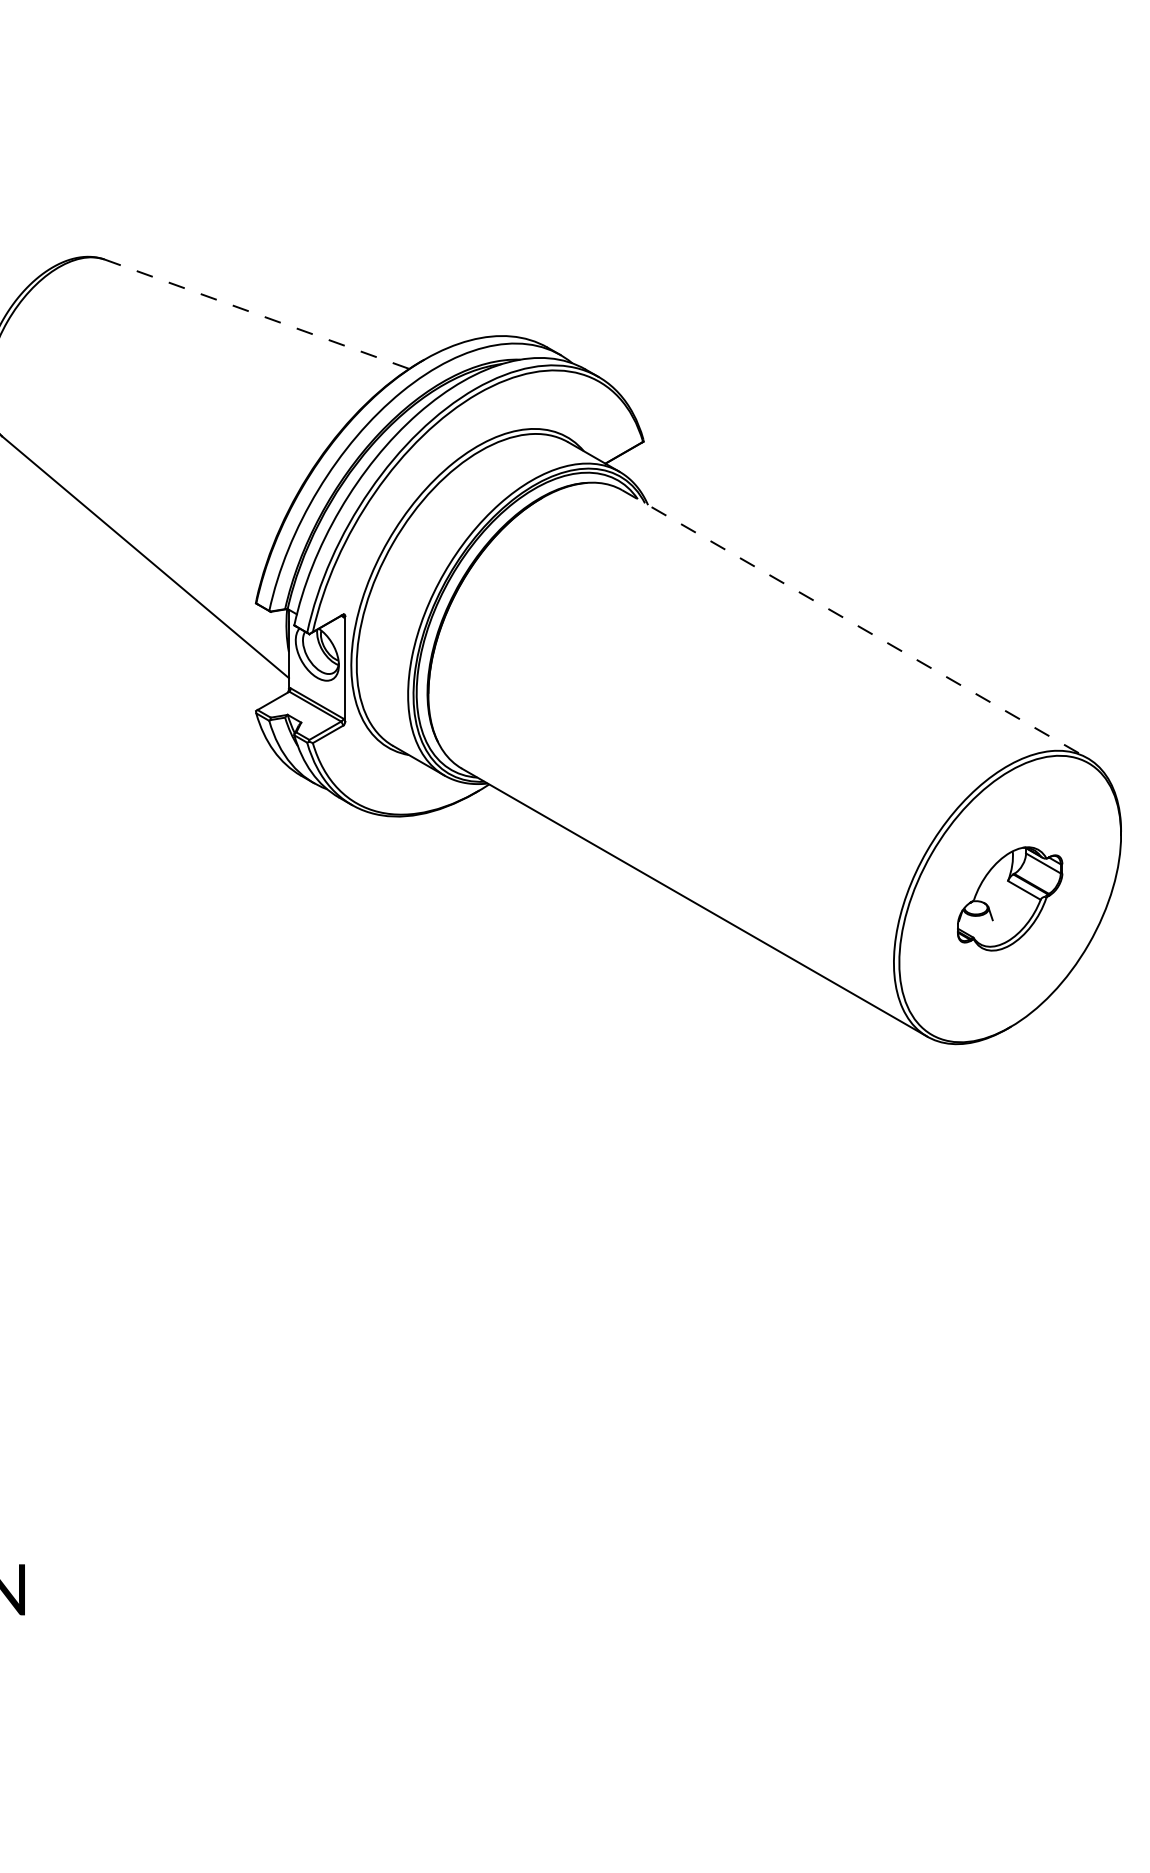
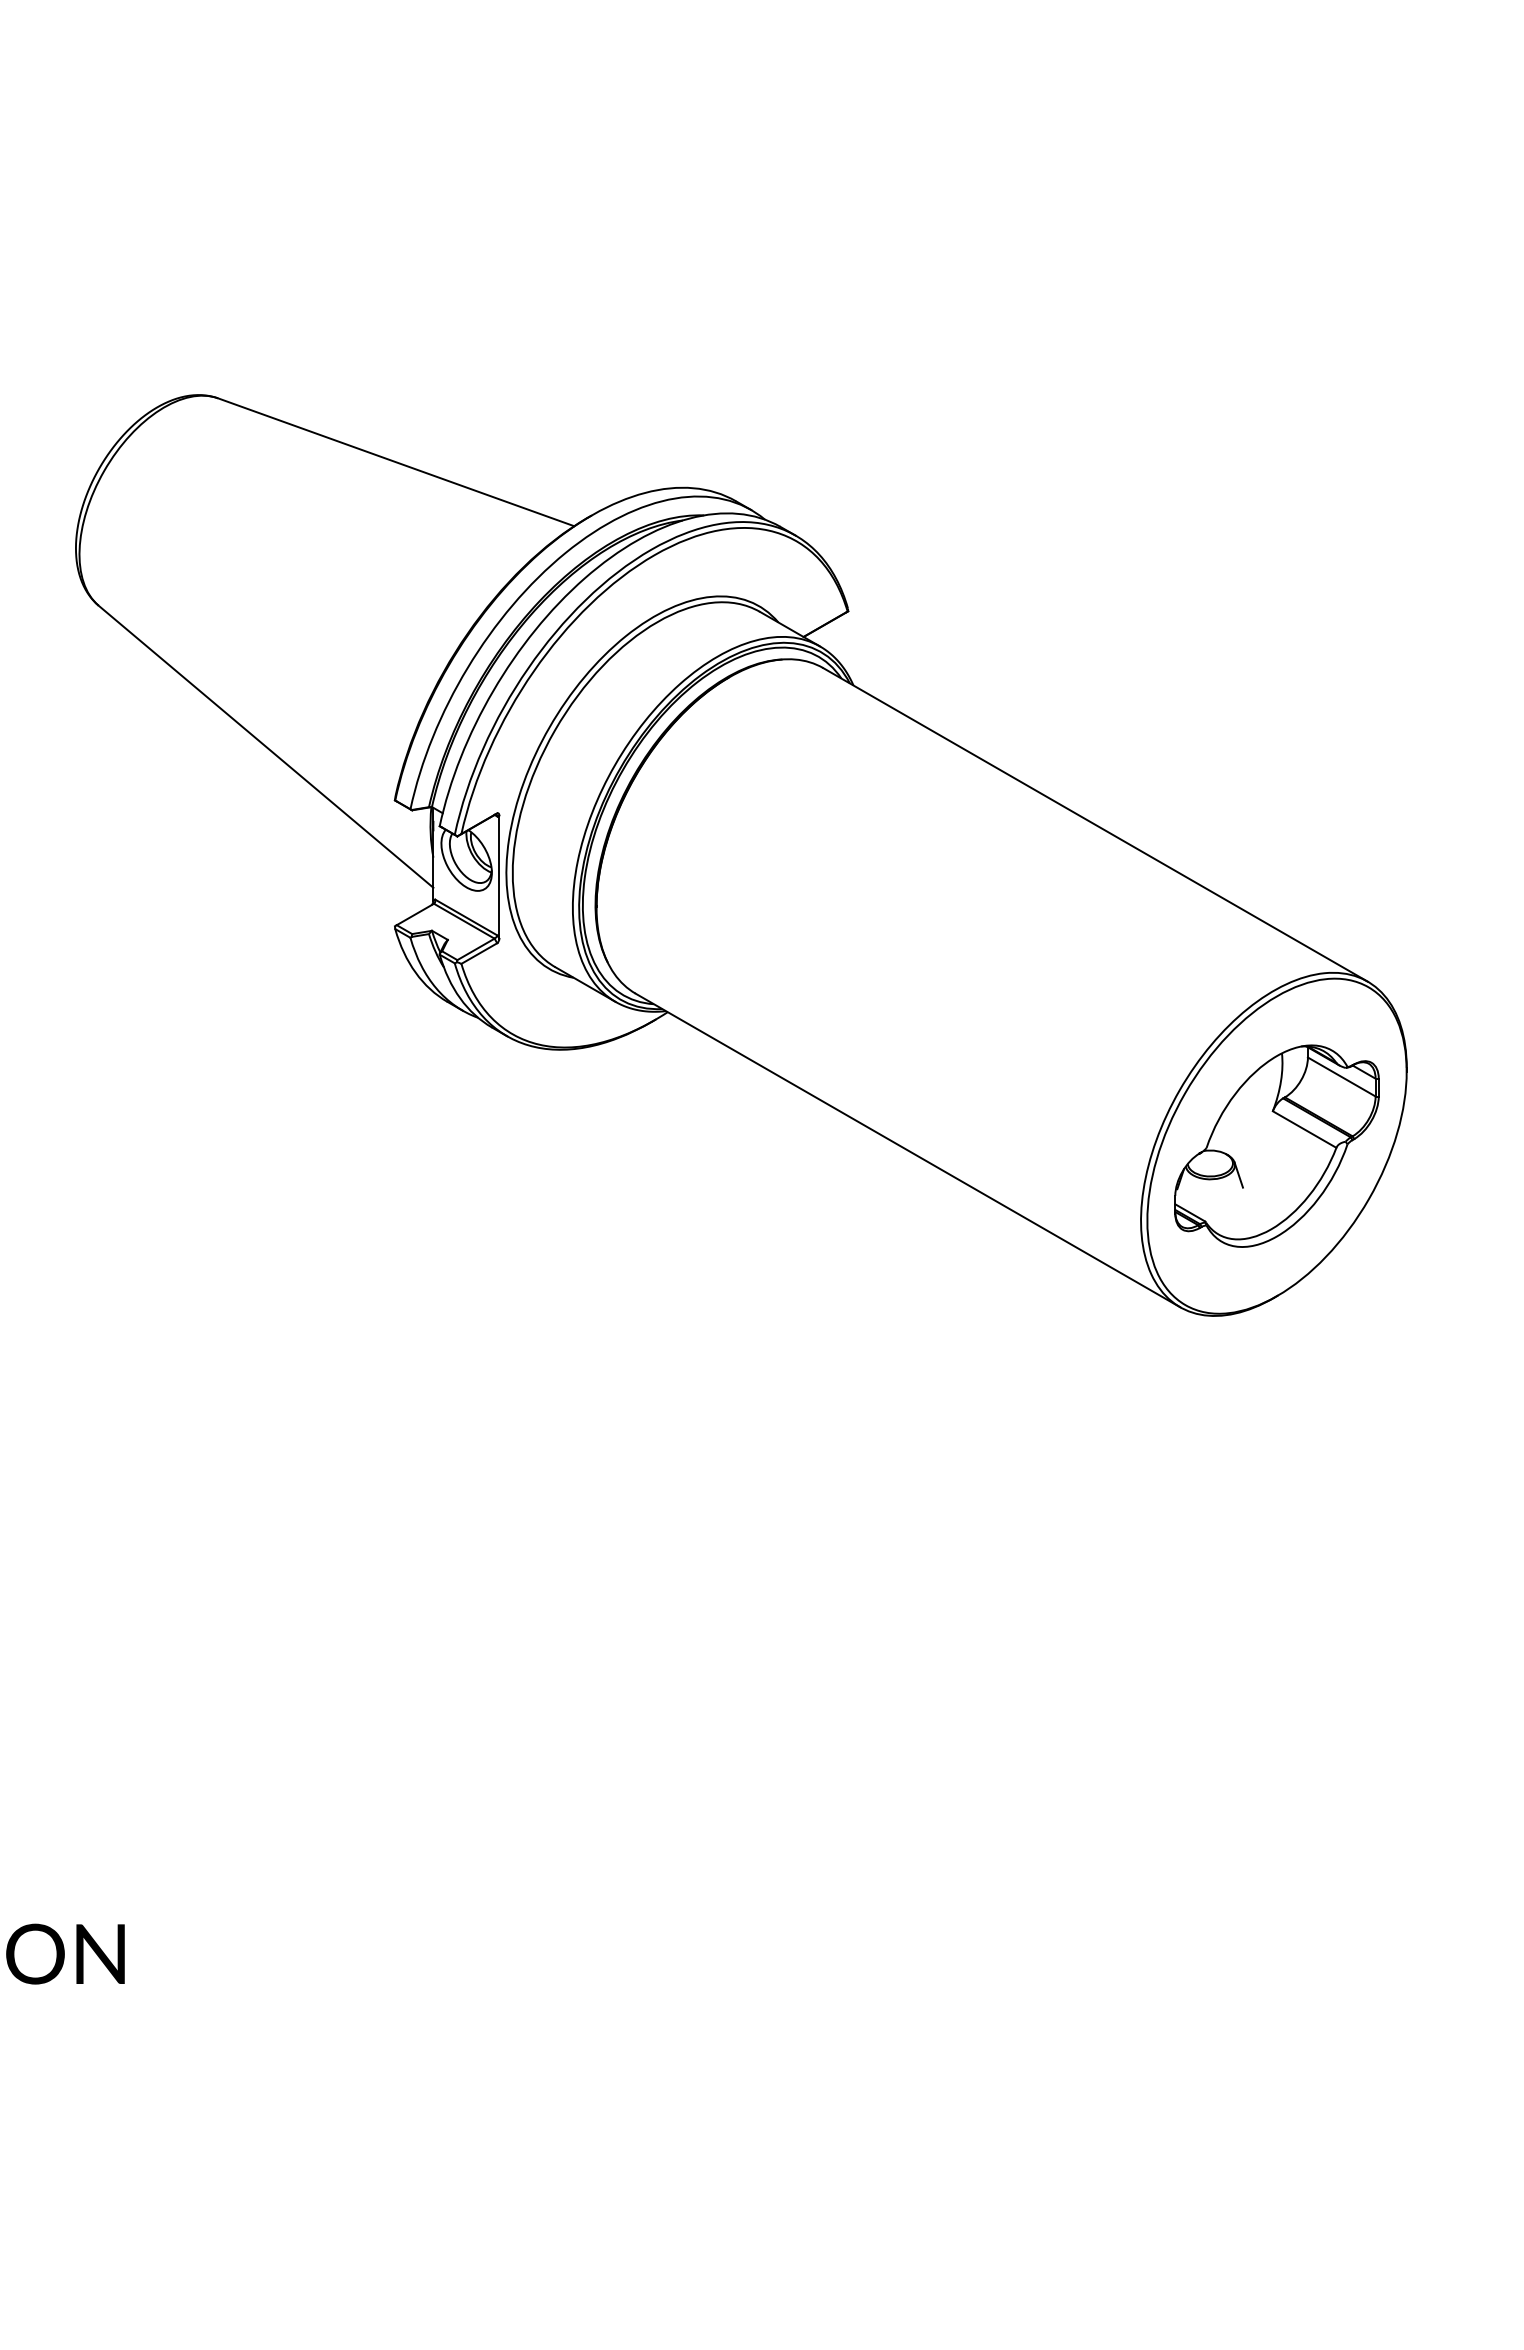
line: (257, 314) -> (396, 462), dashed -> solid
line: (855, 624) -> (1095, 825), dashed -> solid
part: (1009, 898) -> (1276, 1145), size x1.67

